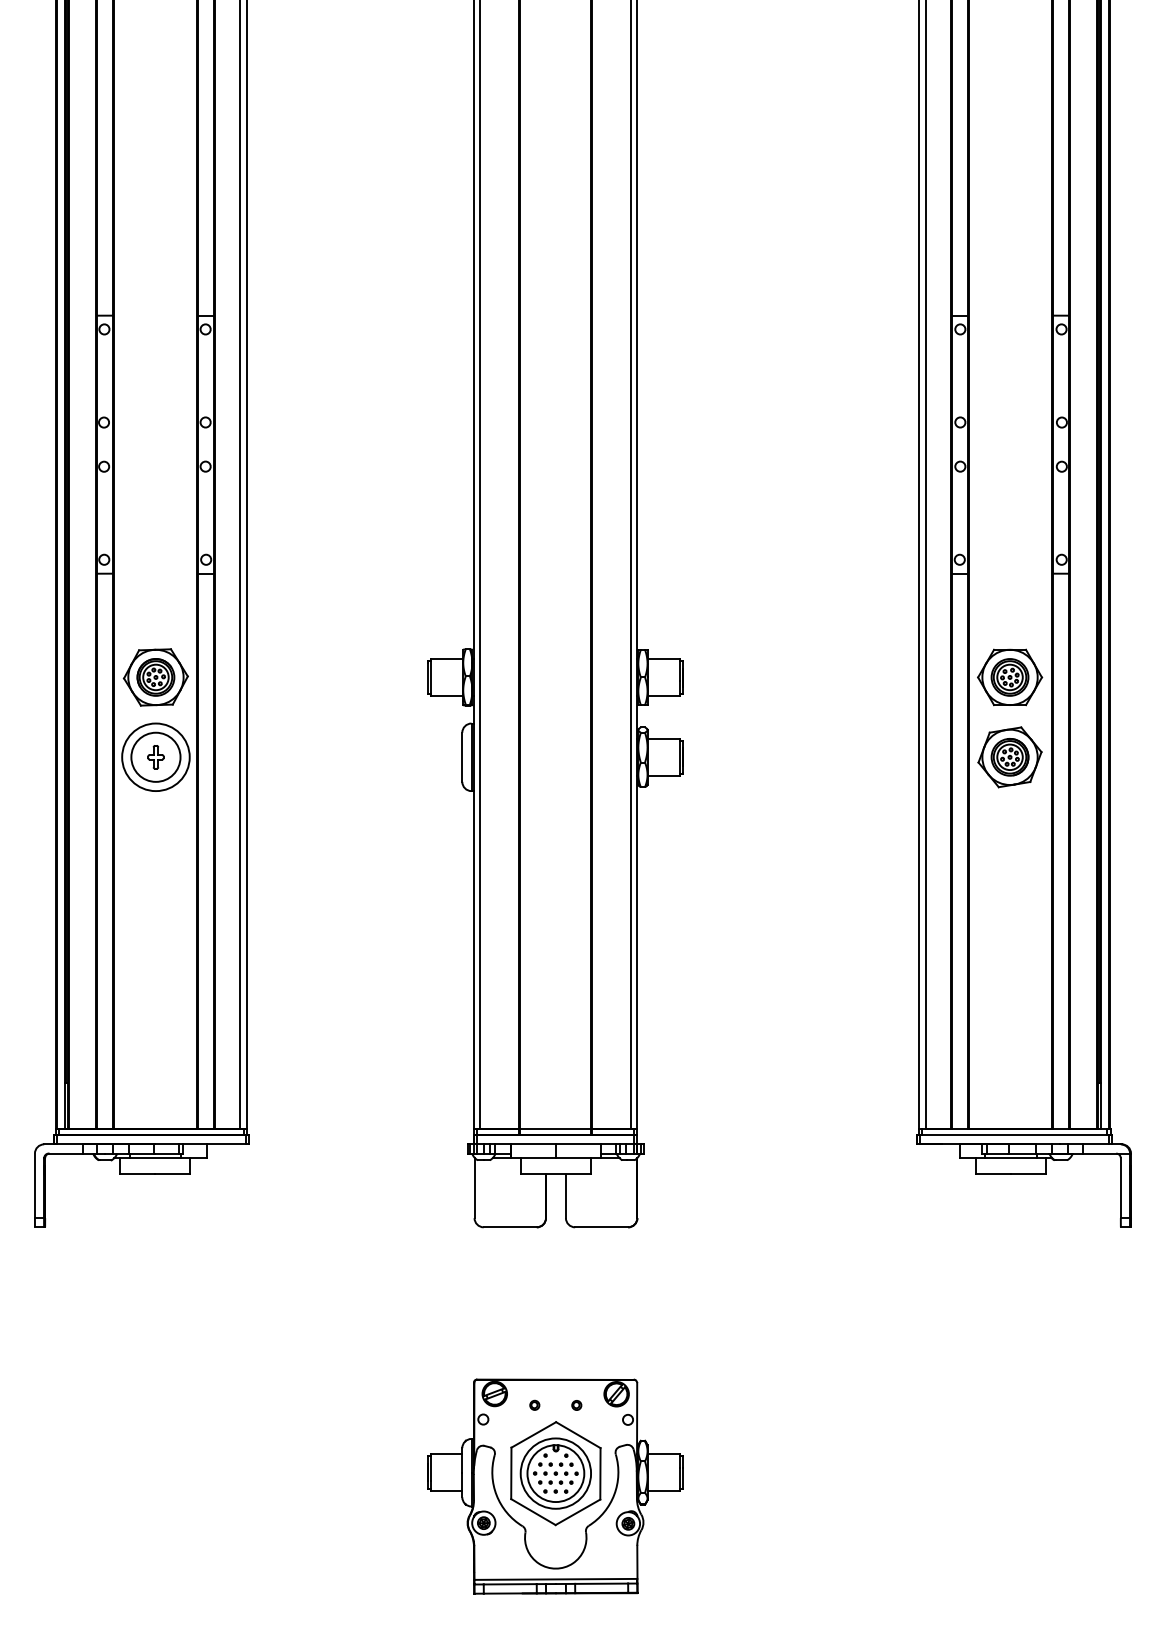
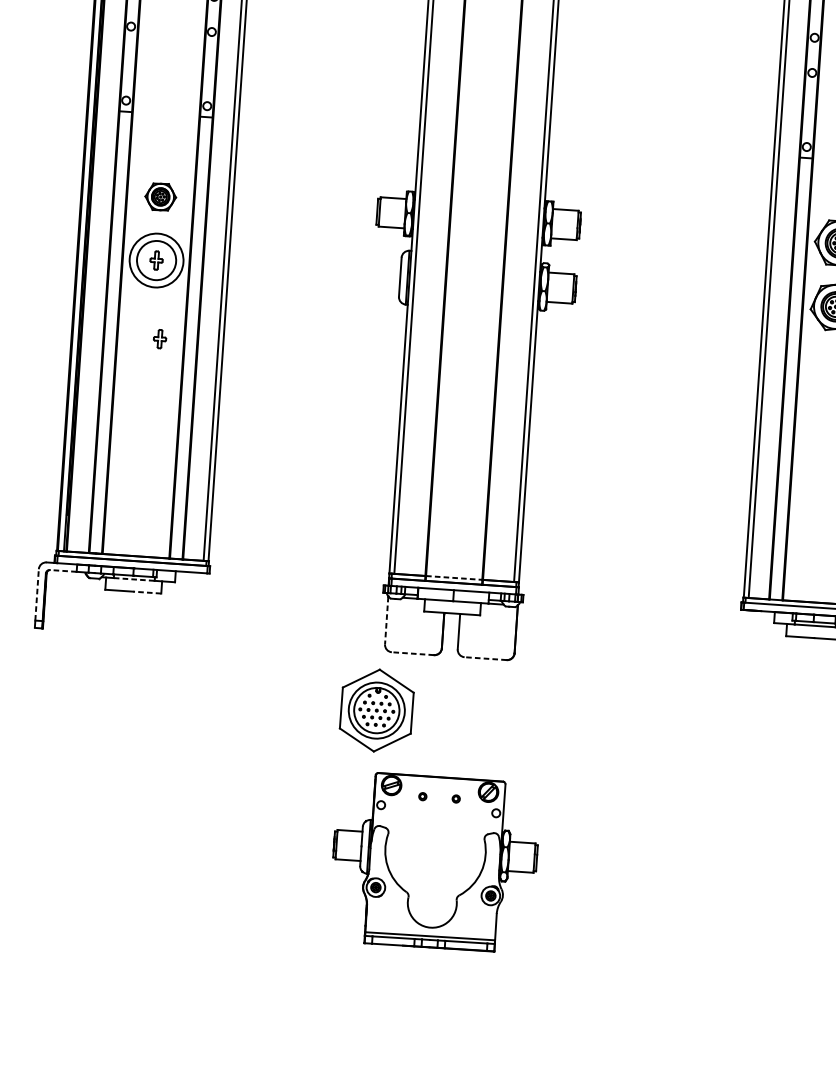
part: (155, 677) -> (160, 197), size x0.6
part: (166, 855) -> (159, 339), added
line: (555, 1129) -> (454, 578), solid -> dashed
line: (65, 1153) -> (63, 570), solid -> dashed
line: (155, 1158) -> (134, 579), solid -> dashed
line: (172, 1173) -> (147, 592), solid -> dashed
line: (34, 1185) -> (36, 594), solid -> dashed
line: (474, 1188) -> (386, 620), solid -> dashed
line: (509, 1227) -> (412, 653), solid -> dashed
line: (601, 1227) -> (485, 658), solid -> dashed
part: (555, 1473) -> (376, 710), moved

